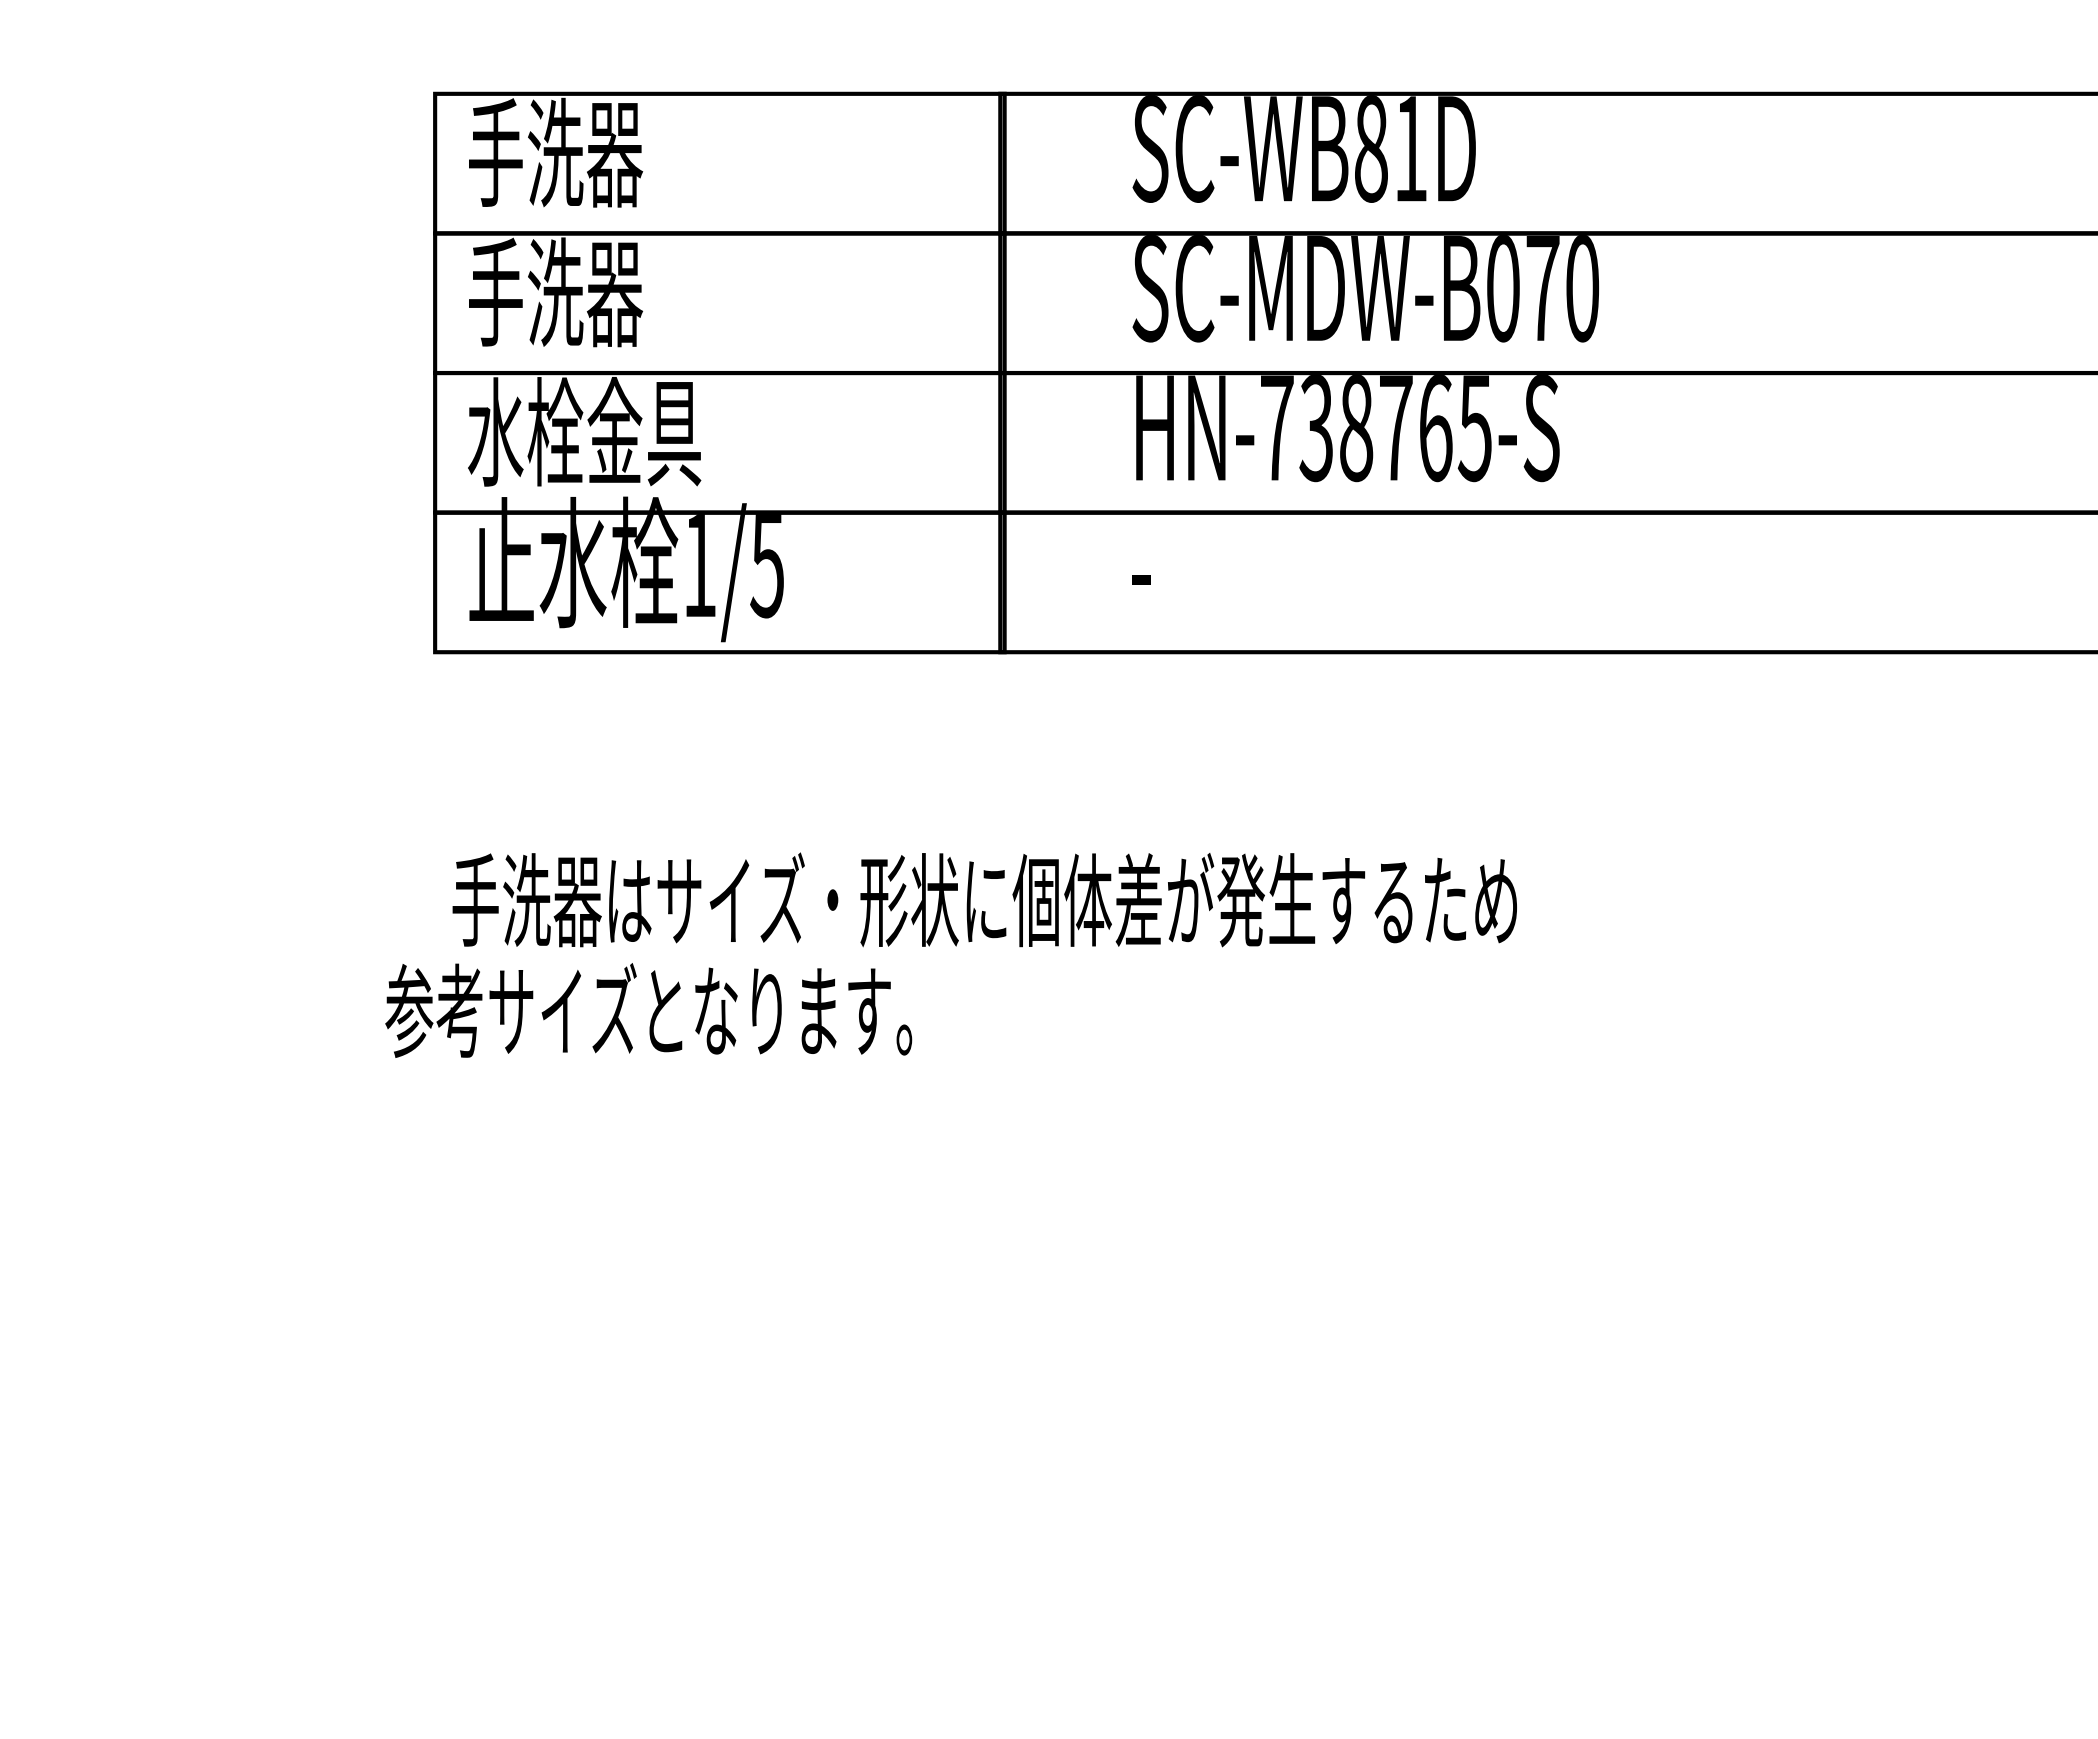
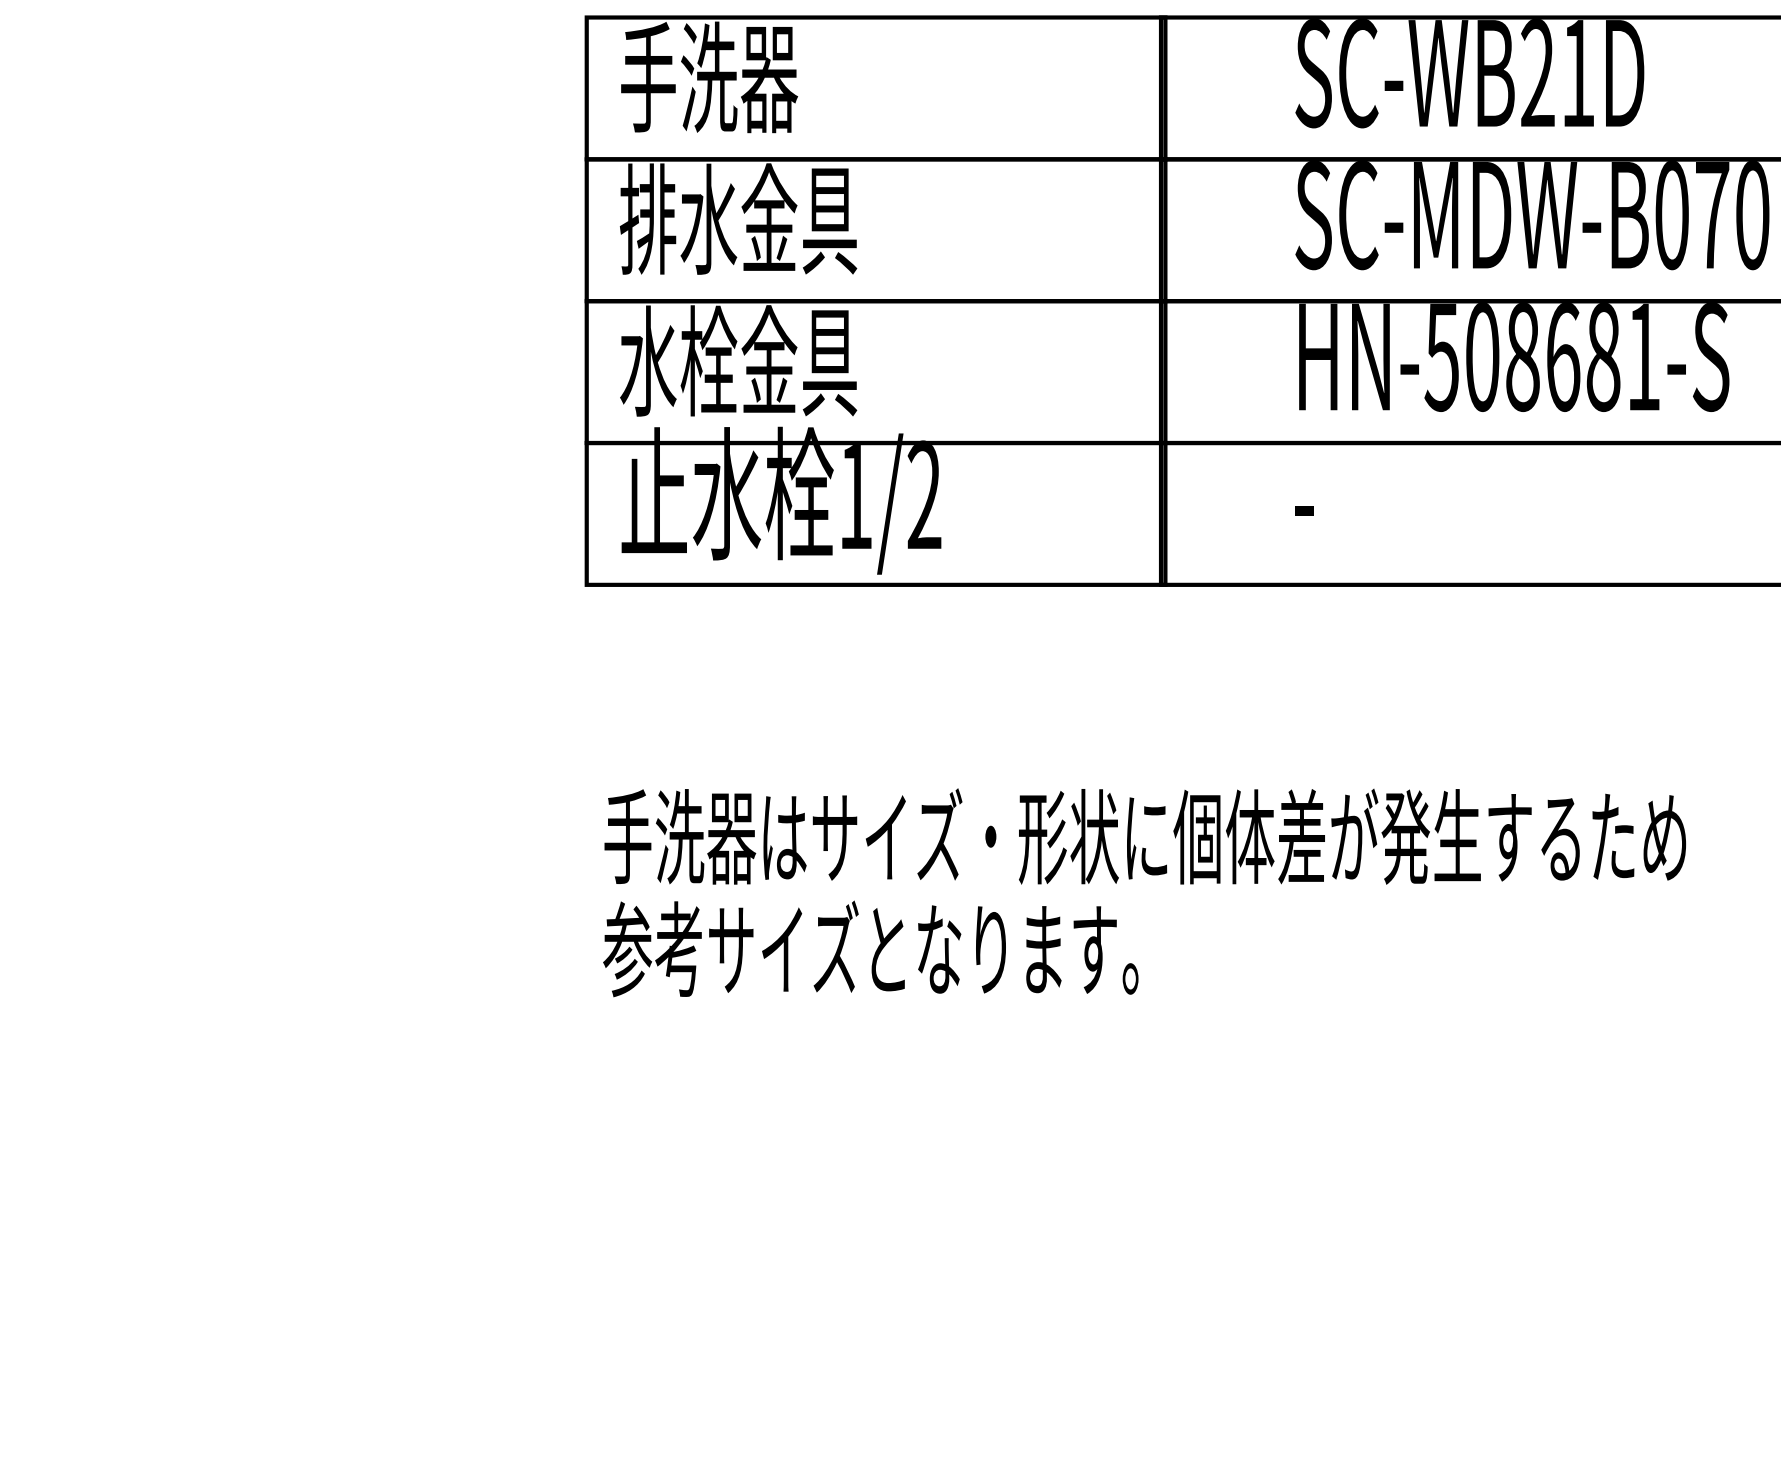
text: (1370, 149) -> (1537, 74), SC-WB81D -> SC-WB21D
text: (584, 292) -> (738, 219), 手洗器 -> 排水金具
text: (1375, 428) -> (1542, 357), HN-738765-S -> HN-508681-S
text: (767, 564) -> (924, 495), 1/5 -> 1/2
text: (648, 1010) -> (870, 948), moved

